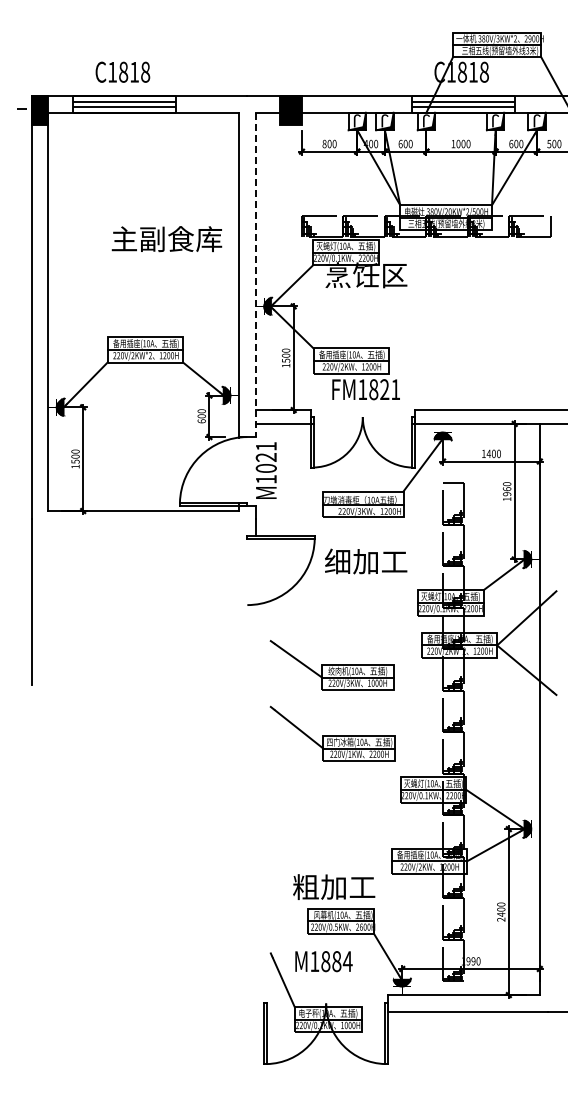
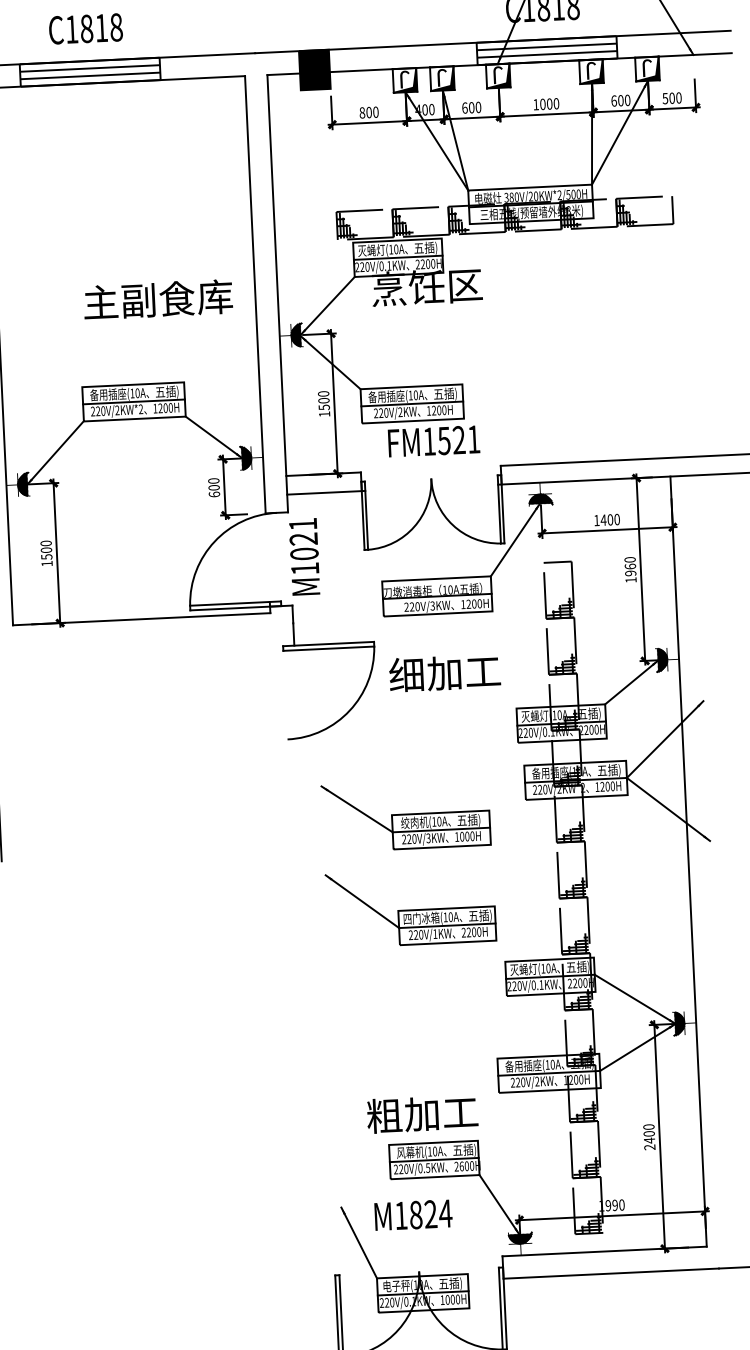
text: (166, 239) -> (157, 300), moved
line: (255, 275) -> (277, 294), dashed -> solid
text: (373, 389) -> (443, 440), FM1821 -> FM1521
text: (336, 961) -> (430, 1214), M1884 -> M1824

